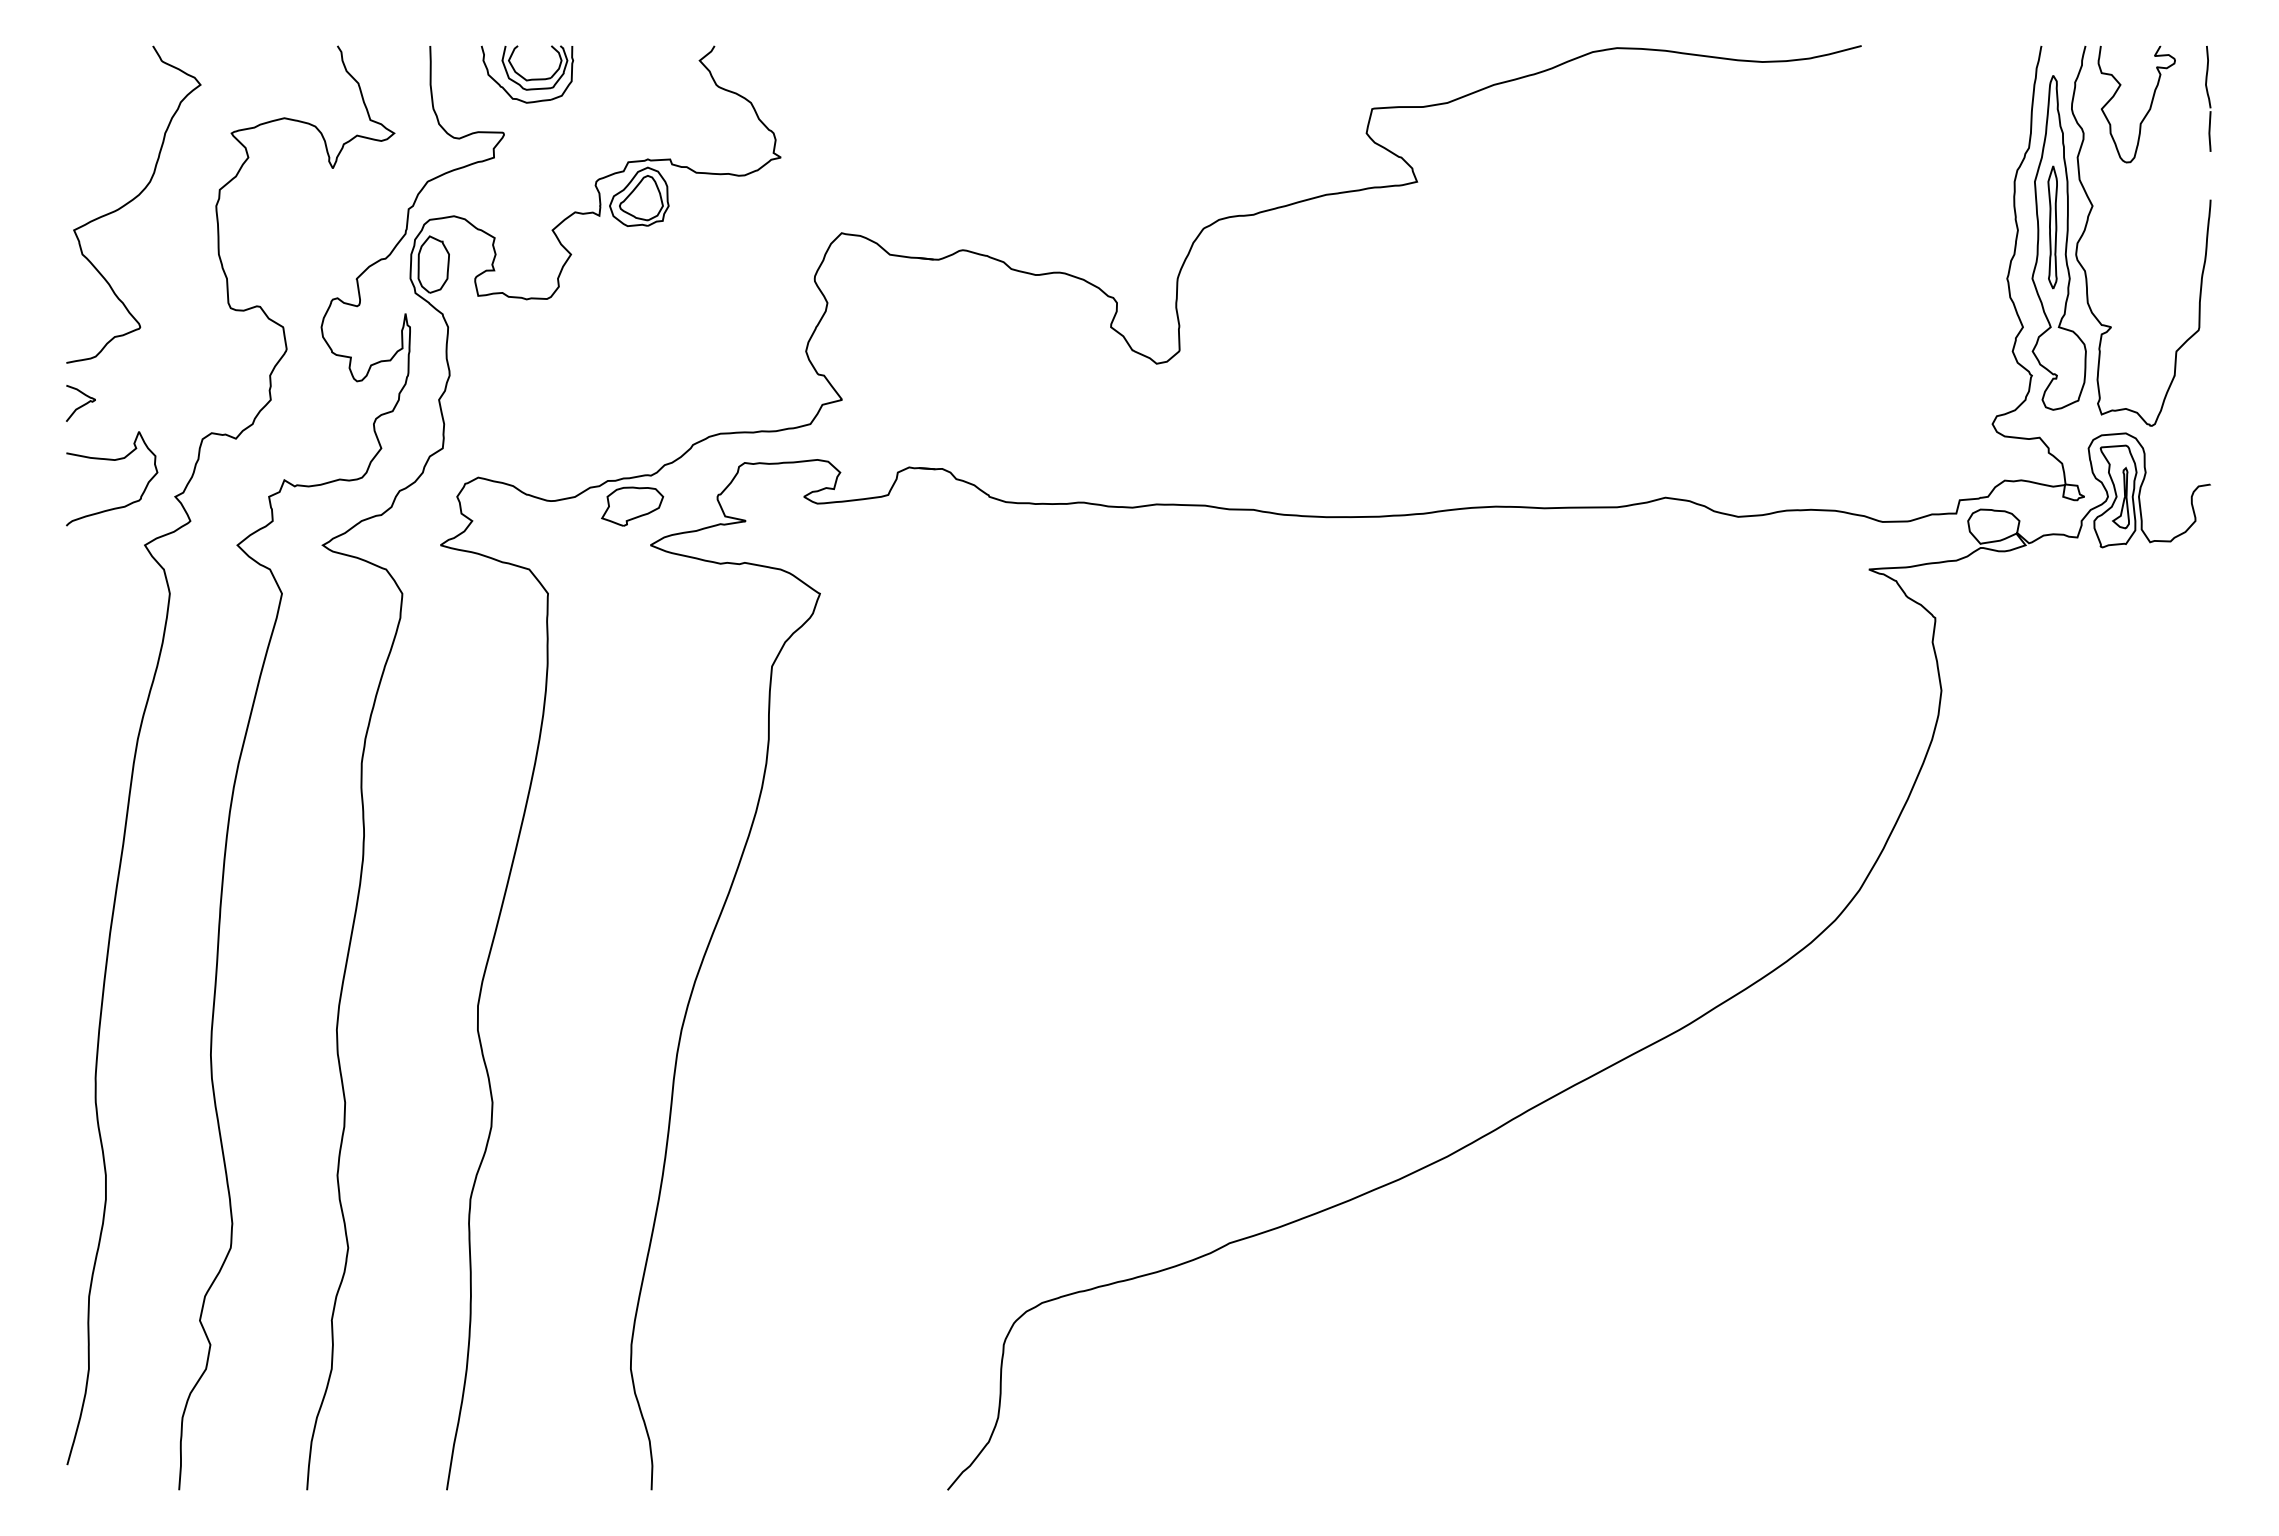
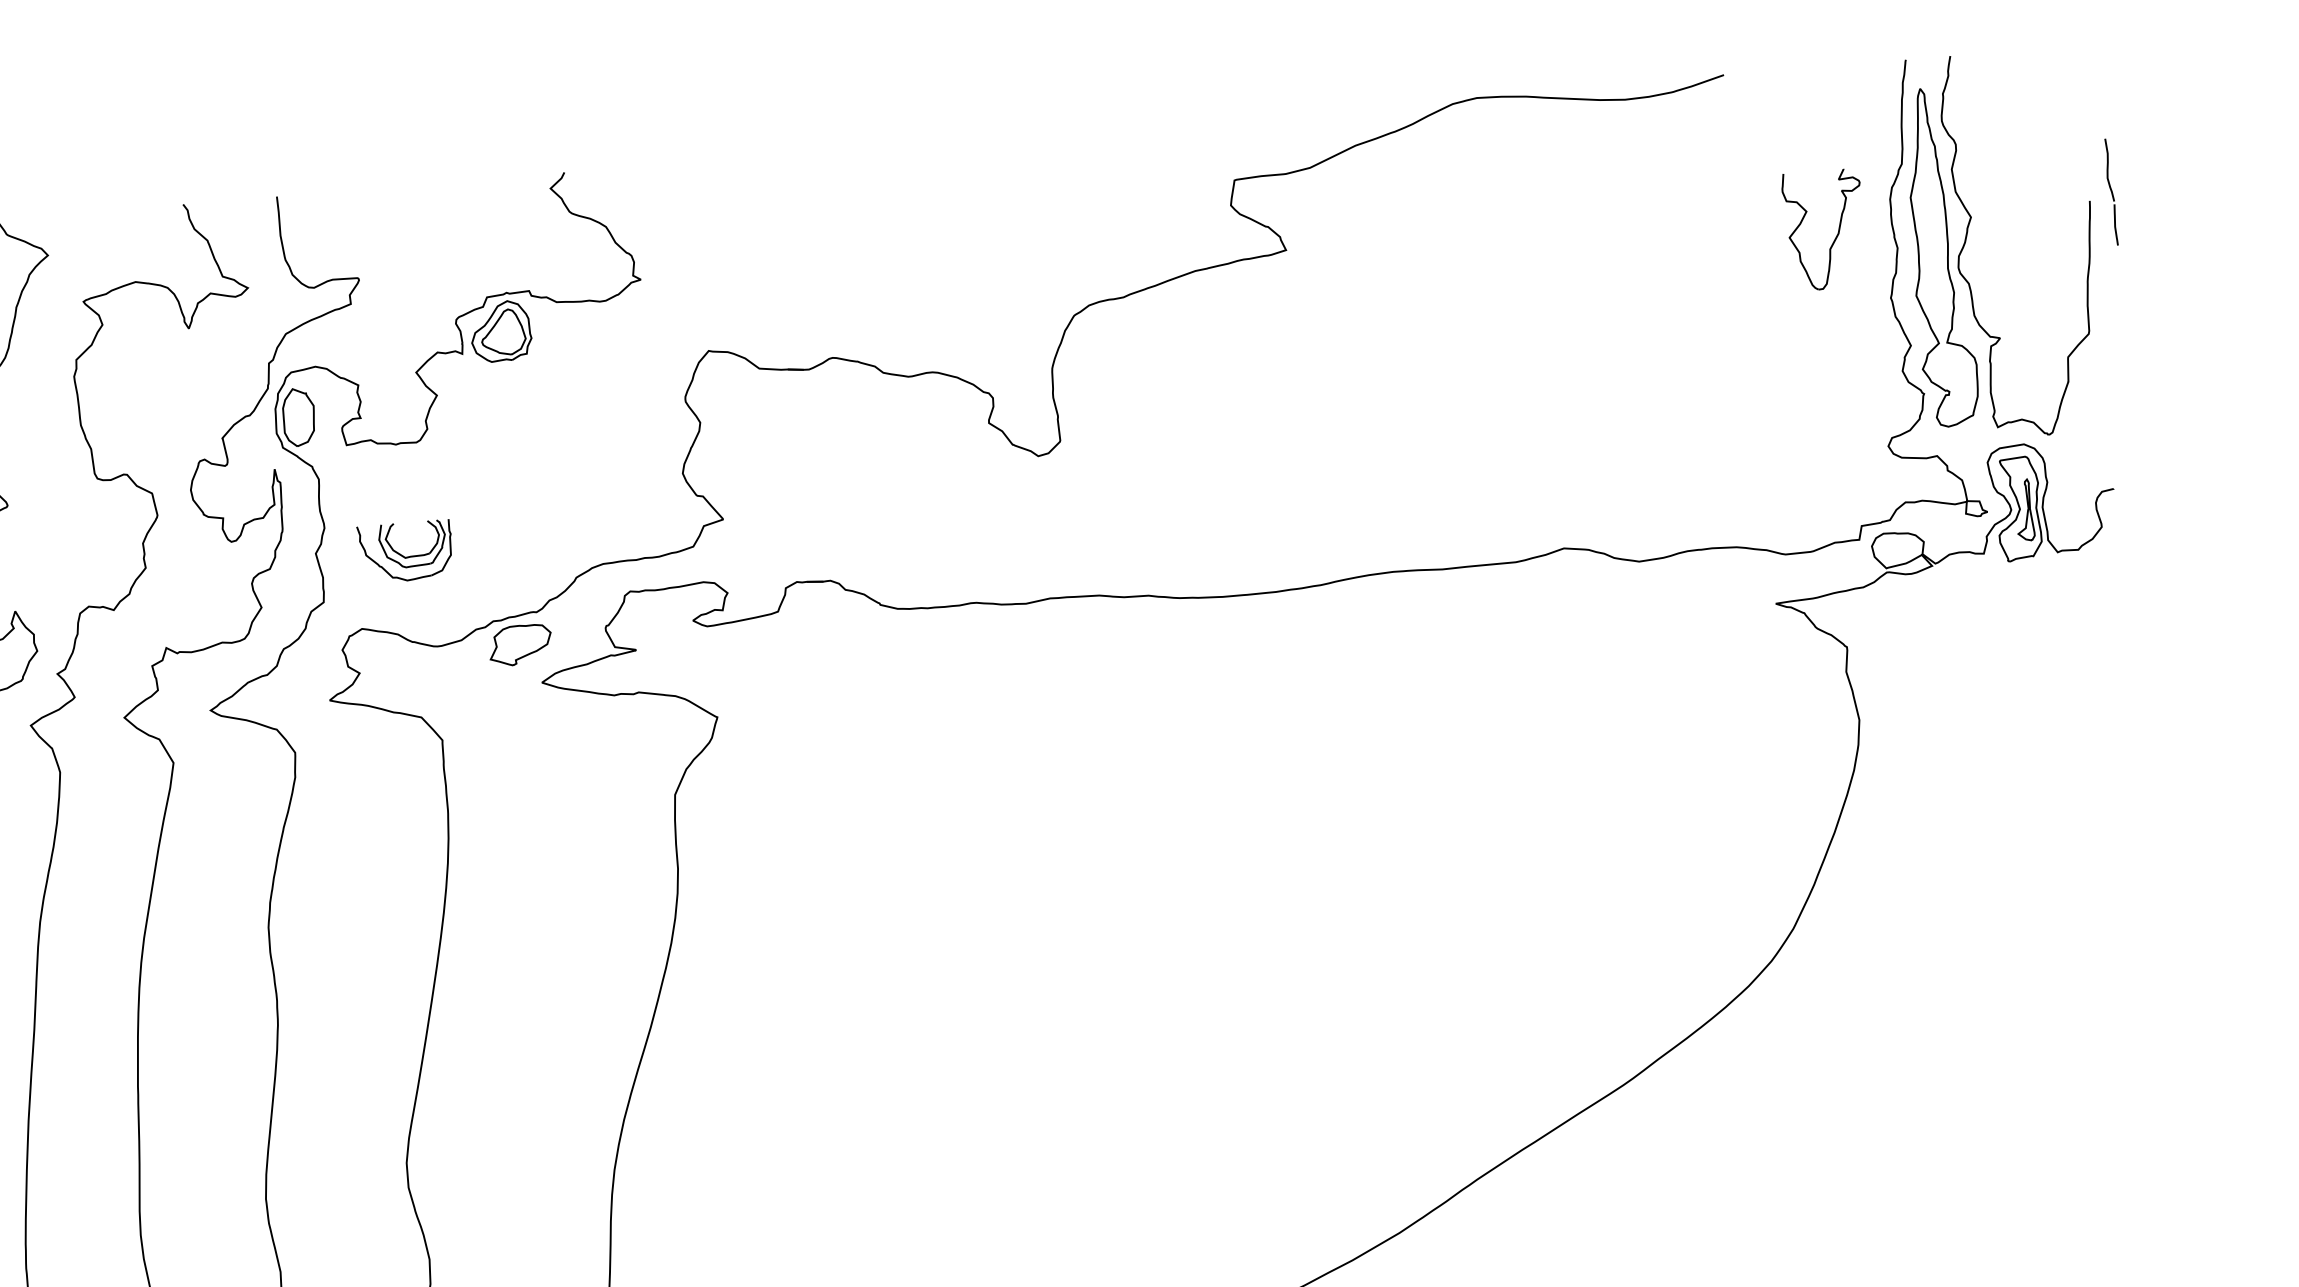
part: (526, 74) -> (404, 551), moved
part: (2208, 98) -> (2111, 191), moved
part: (2146, 112) -> (1835, 237), moved
part: (2052, 227) -> (1932, 242), removed

